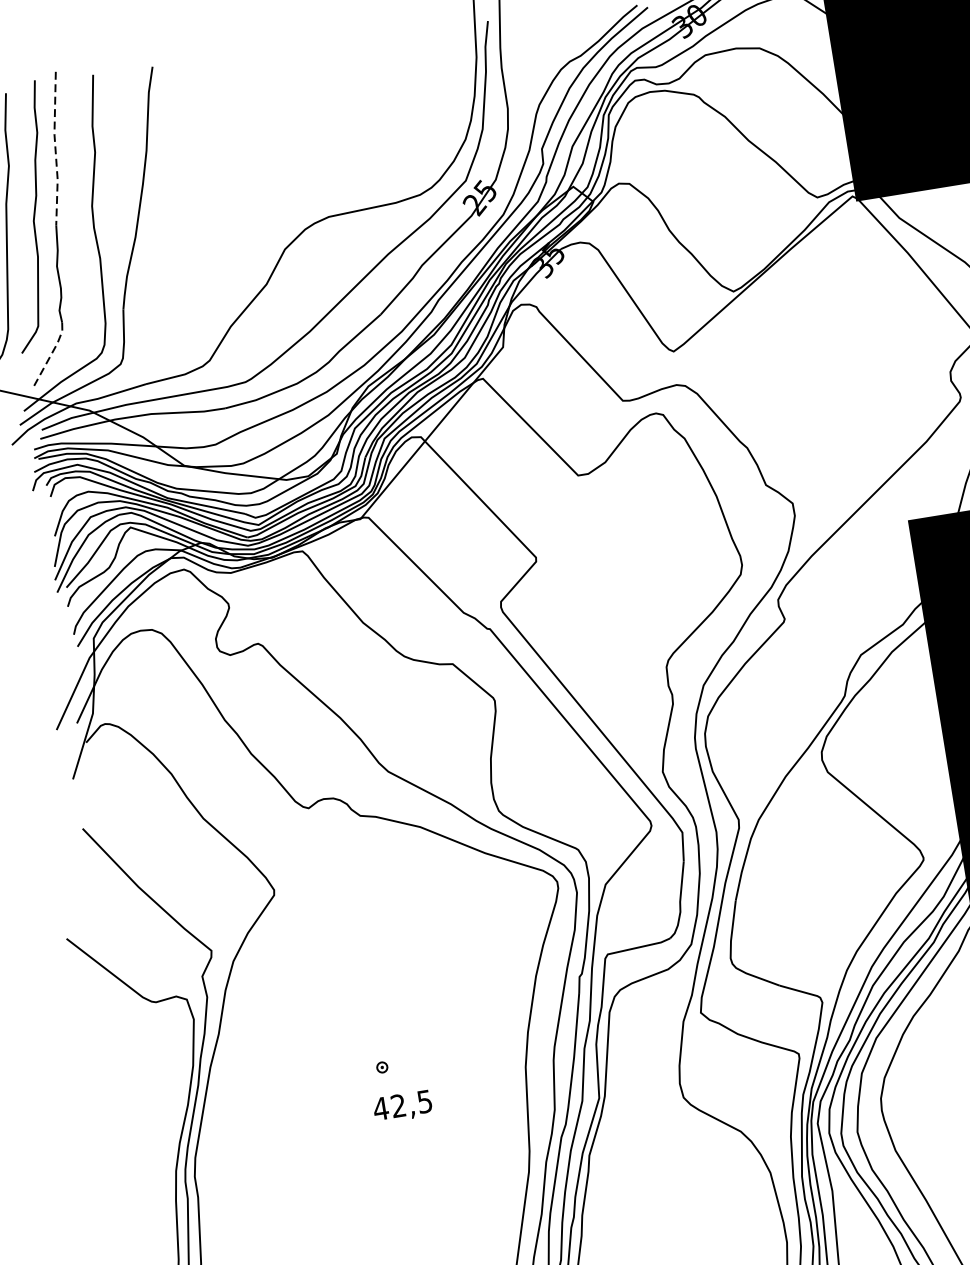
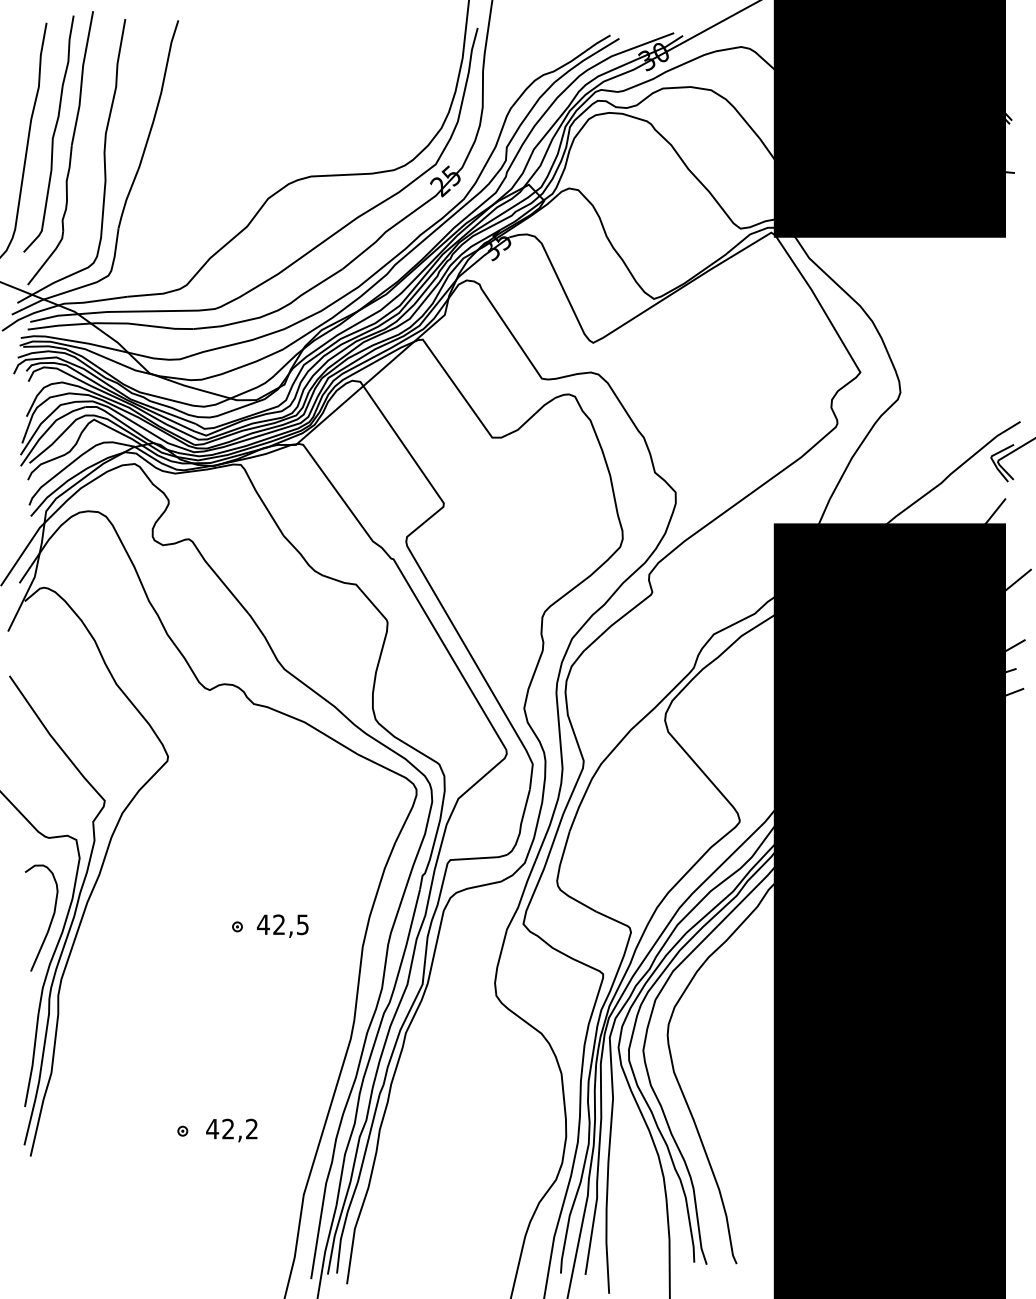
line: (56, 148) -> (82, 78), dashed -> solid
line: (50, 355) -> (48, 258), dashed -> solid
curve: (172, 1094) -> (50, 920), added
text: (402, 1106) -> (282, 925), moved

